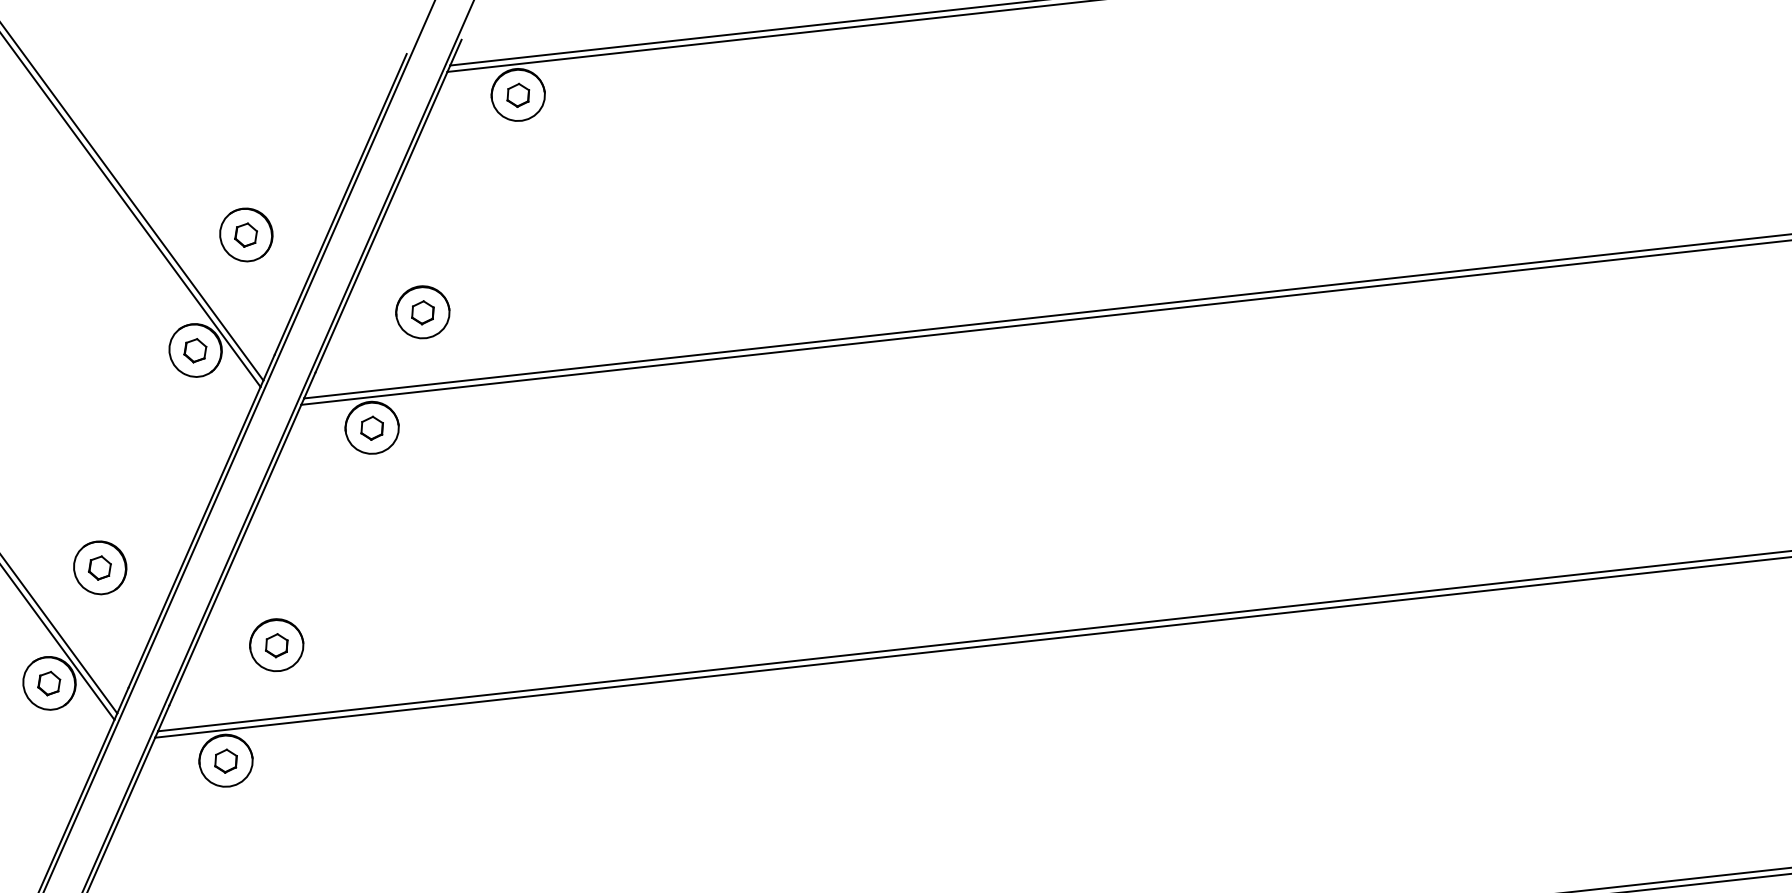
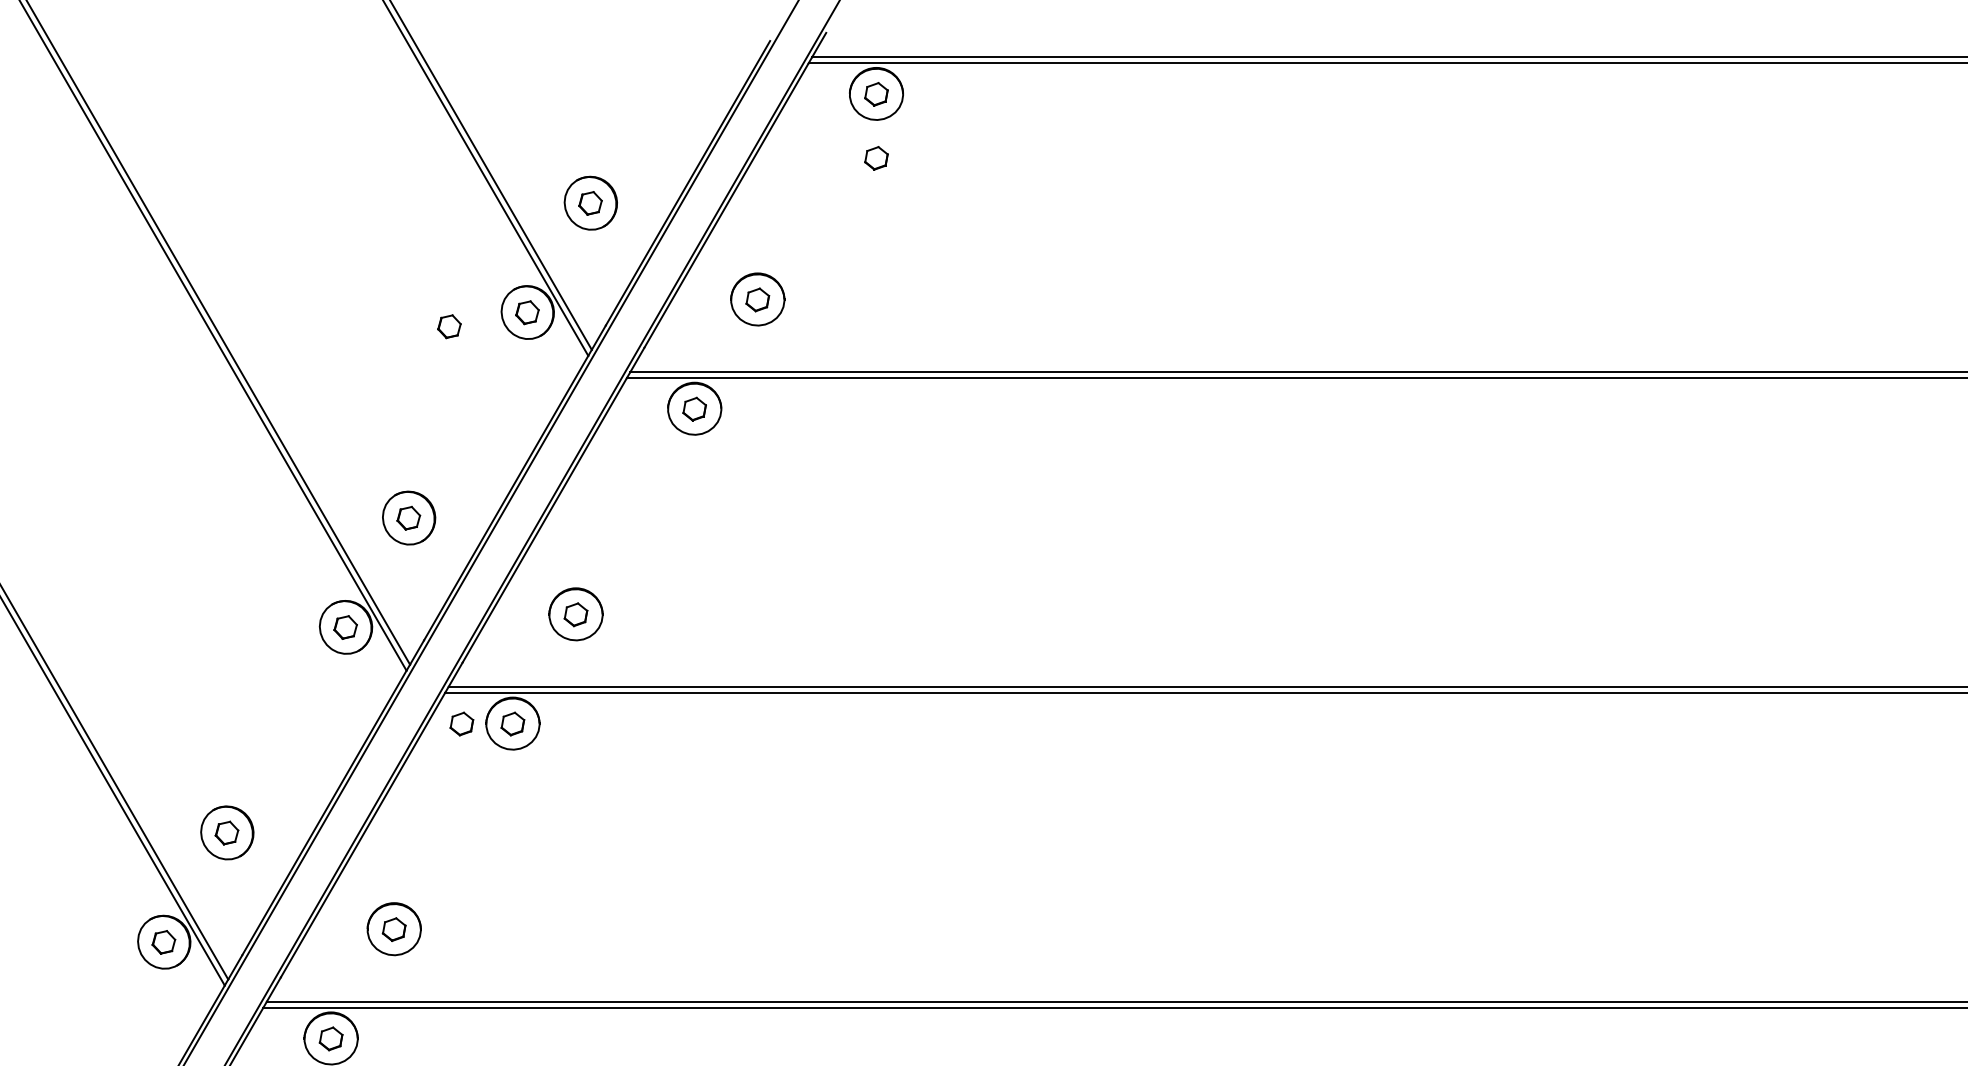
part: (525, 159) -> (876, 158), added
part: (119, 372) -> (449, 326), added
part: (174, 766) -> (461, 723), added

